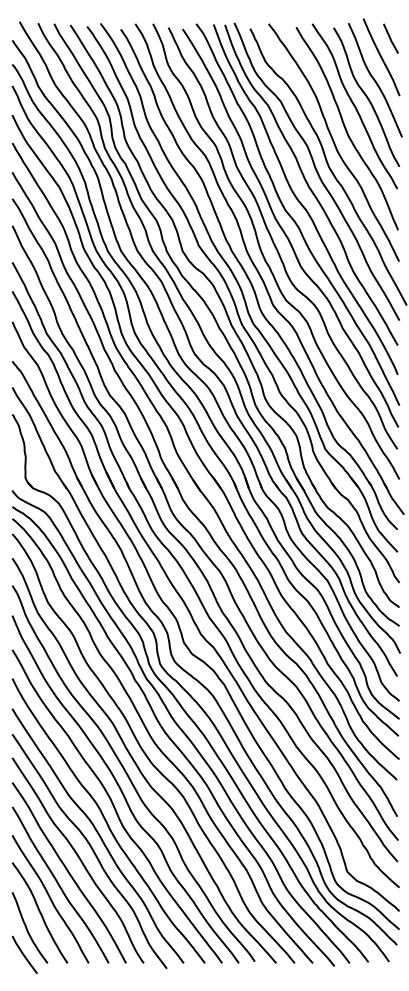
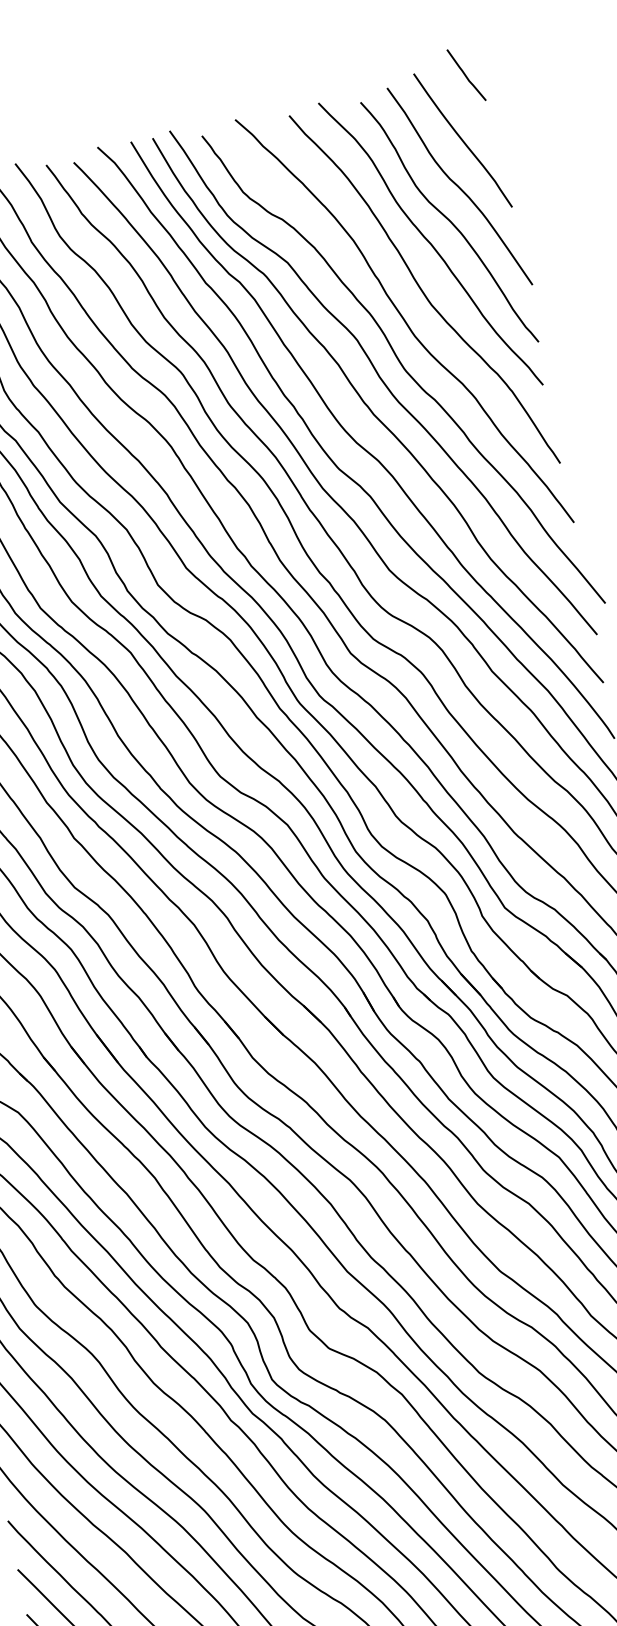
line: (390, 38) -> (465, 74), moved

